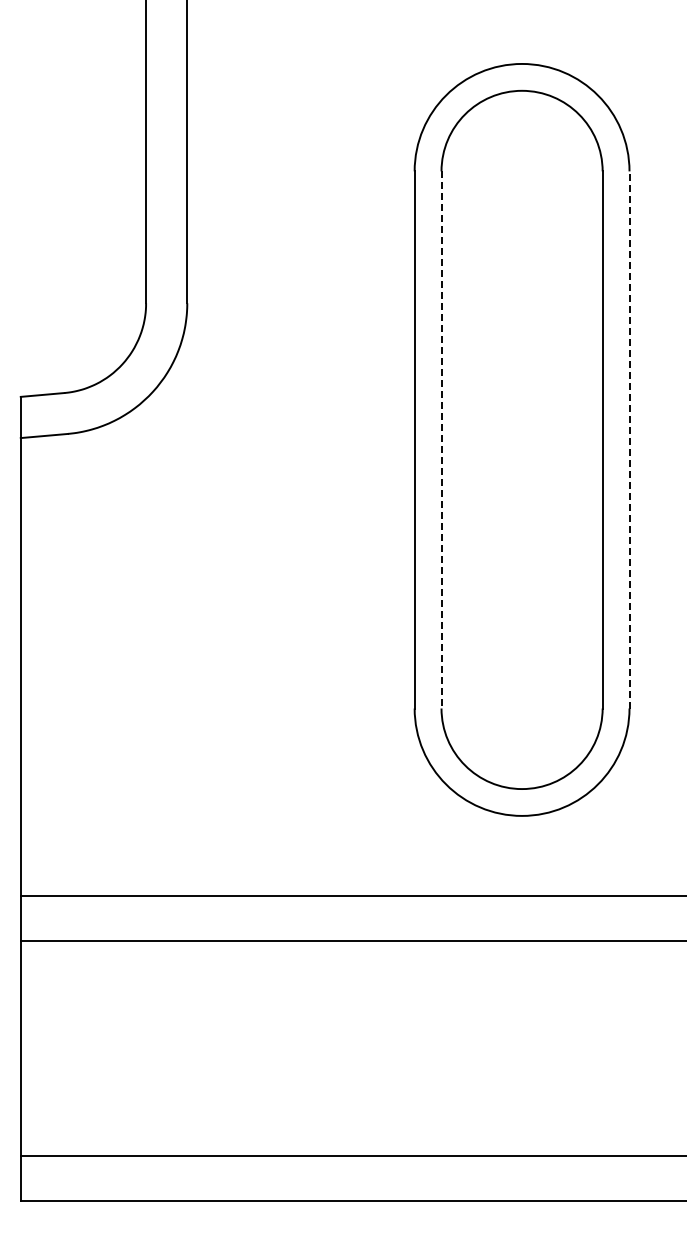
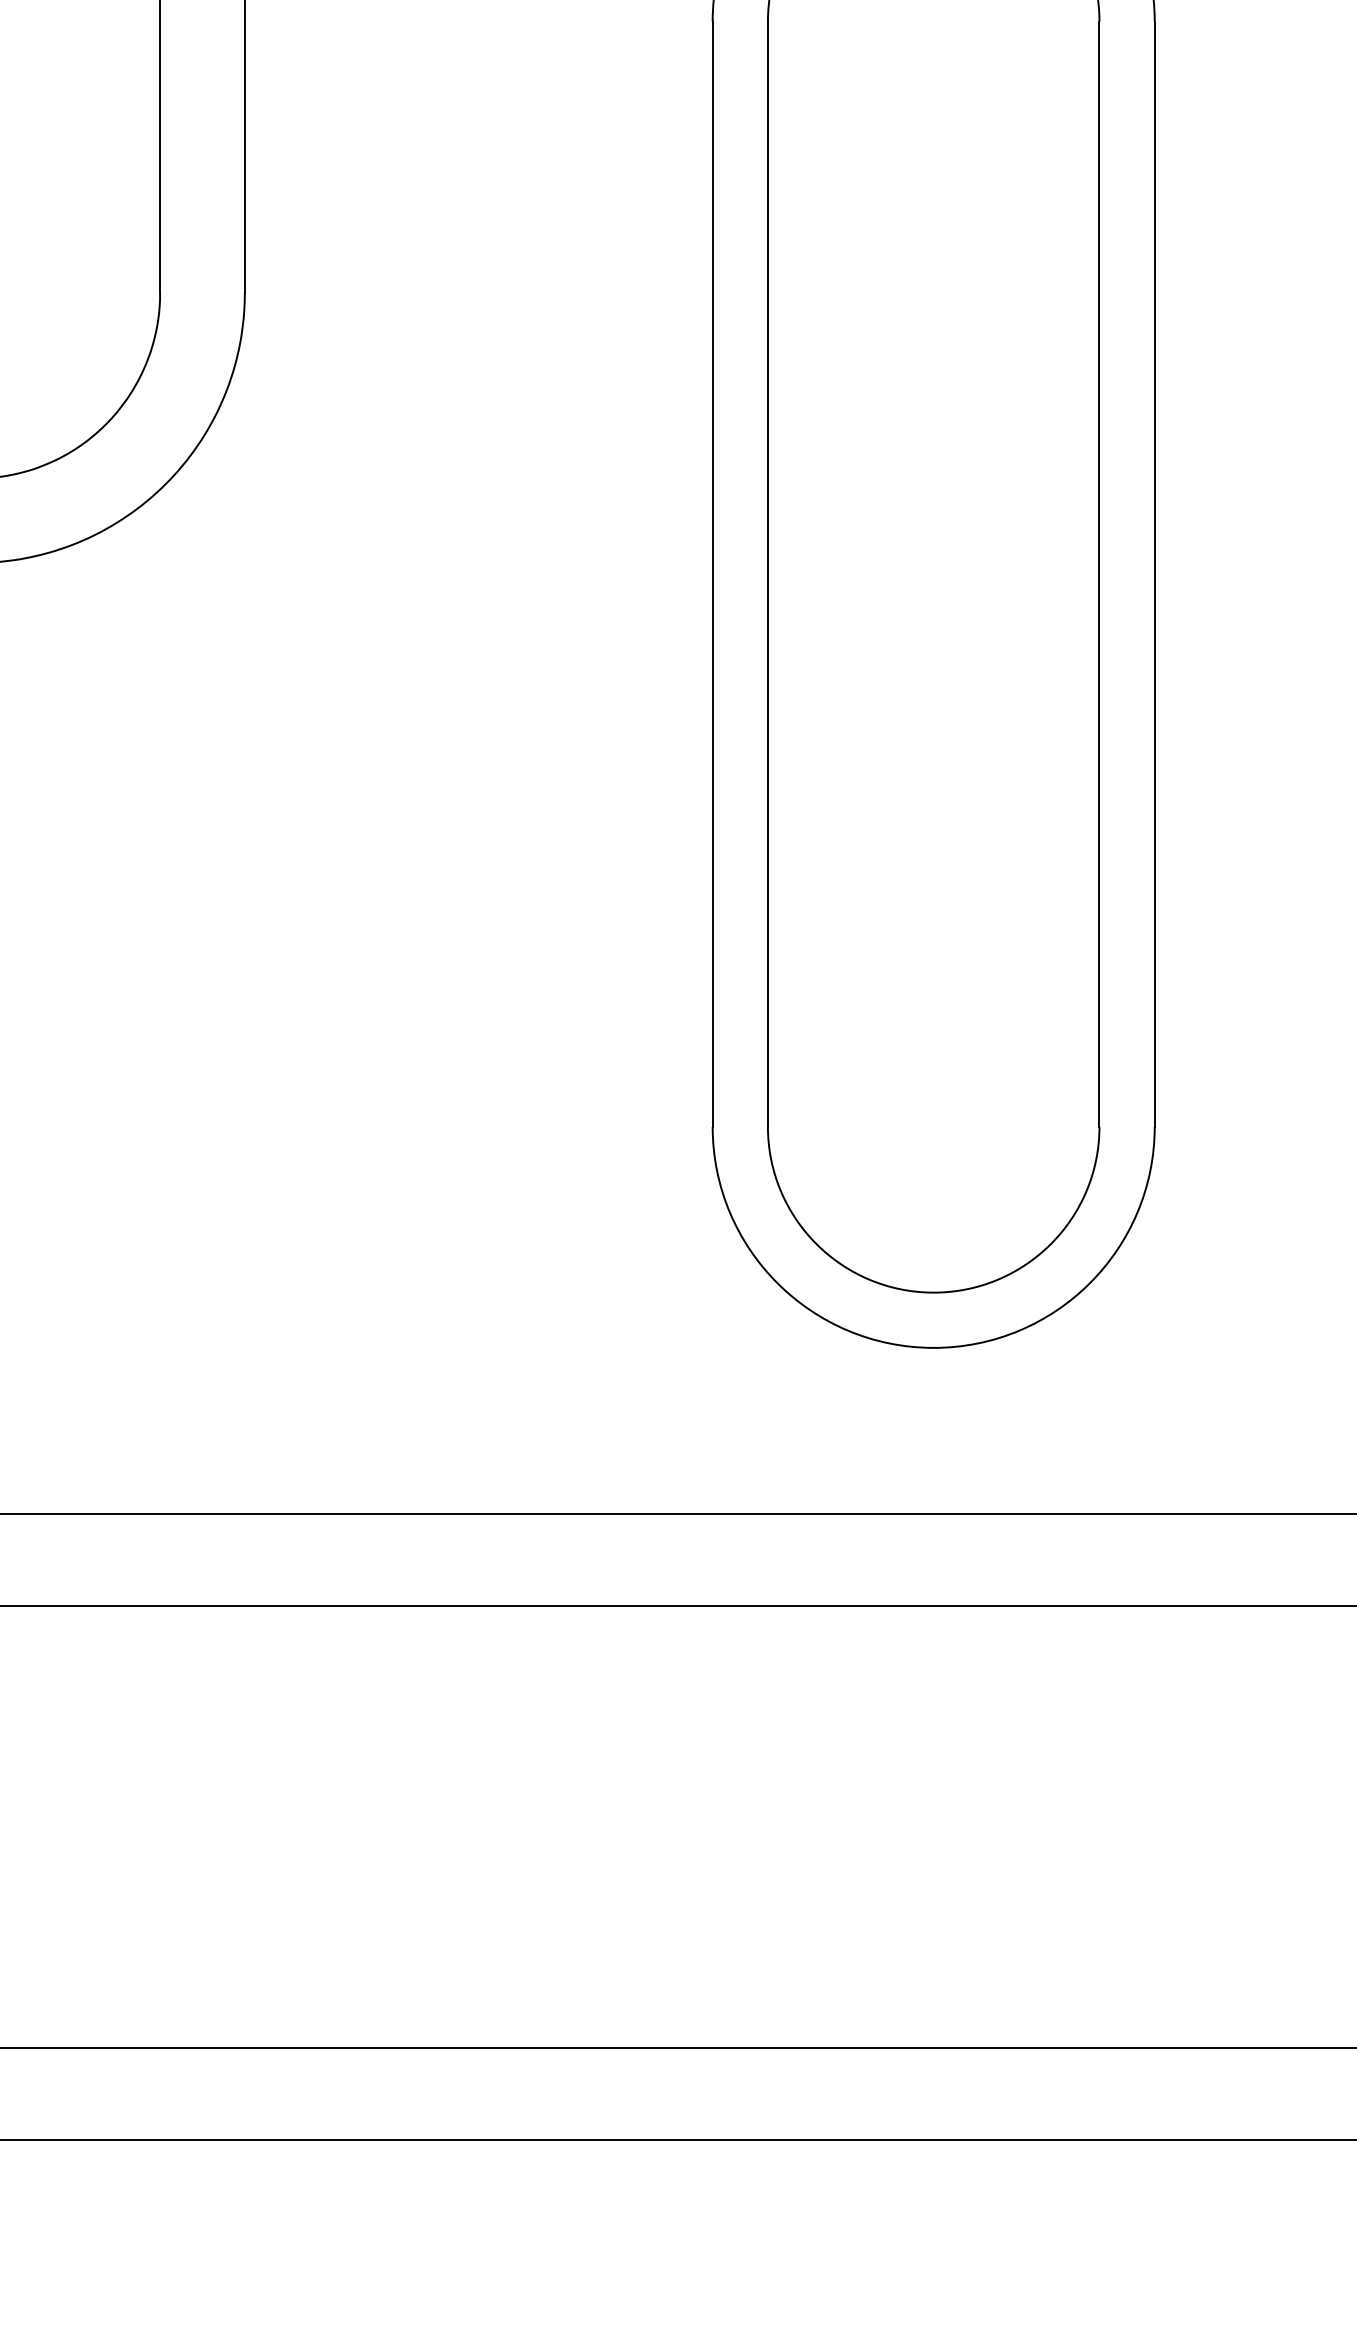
line: (441, 439) -> (767, 573), dashed -> solid
line: (629, 439) -> (1154, 573), dashed -> solid

